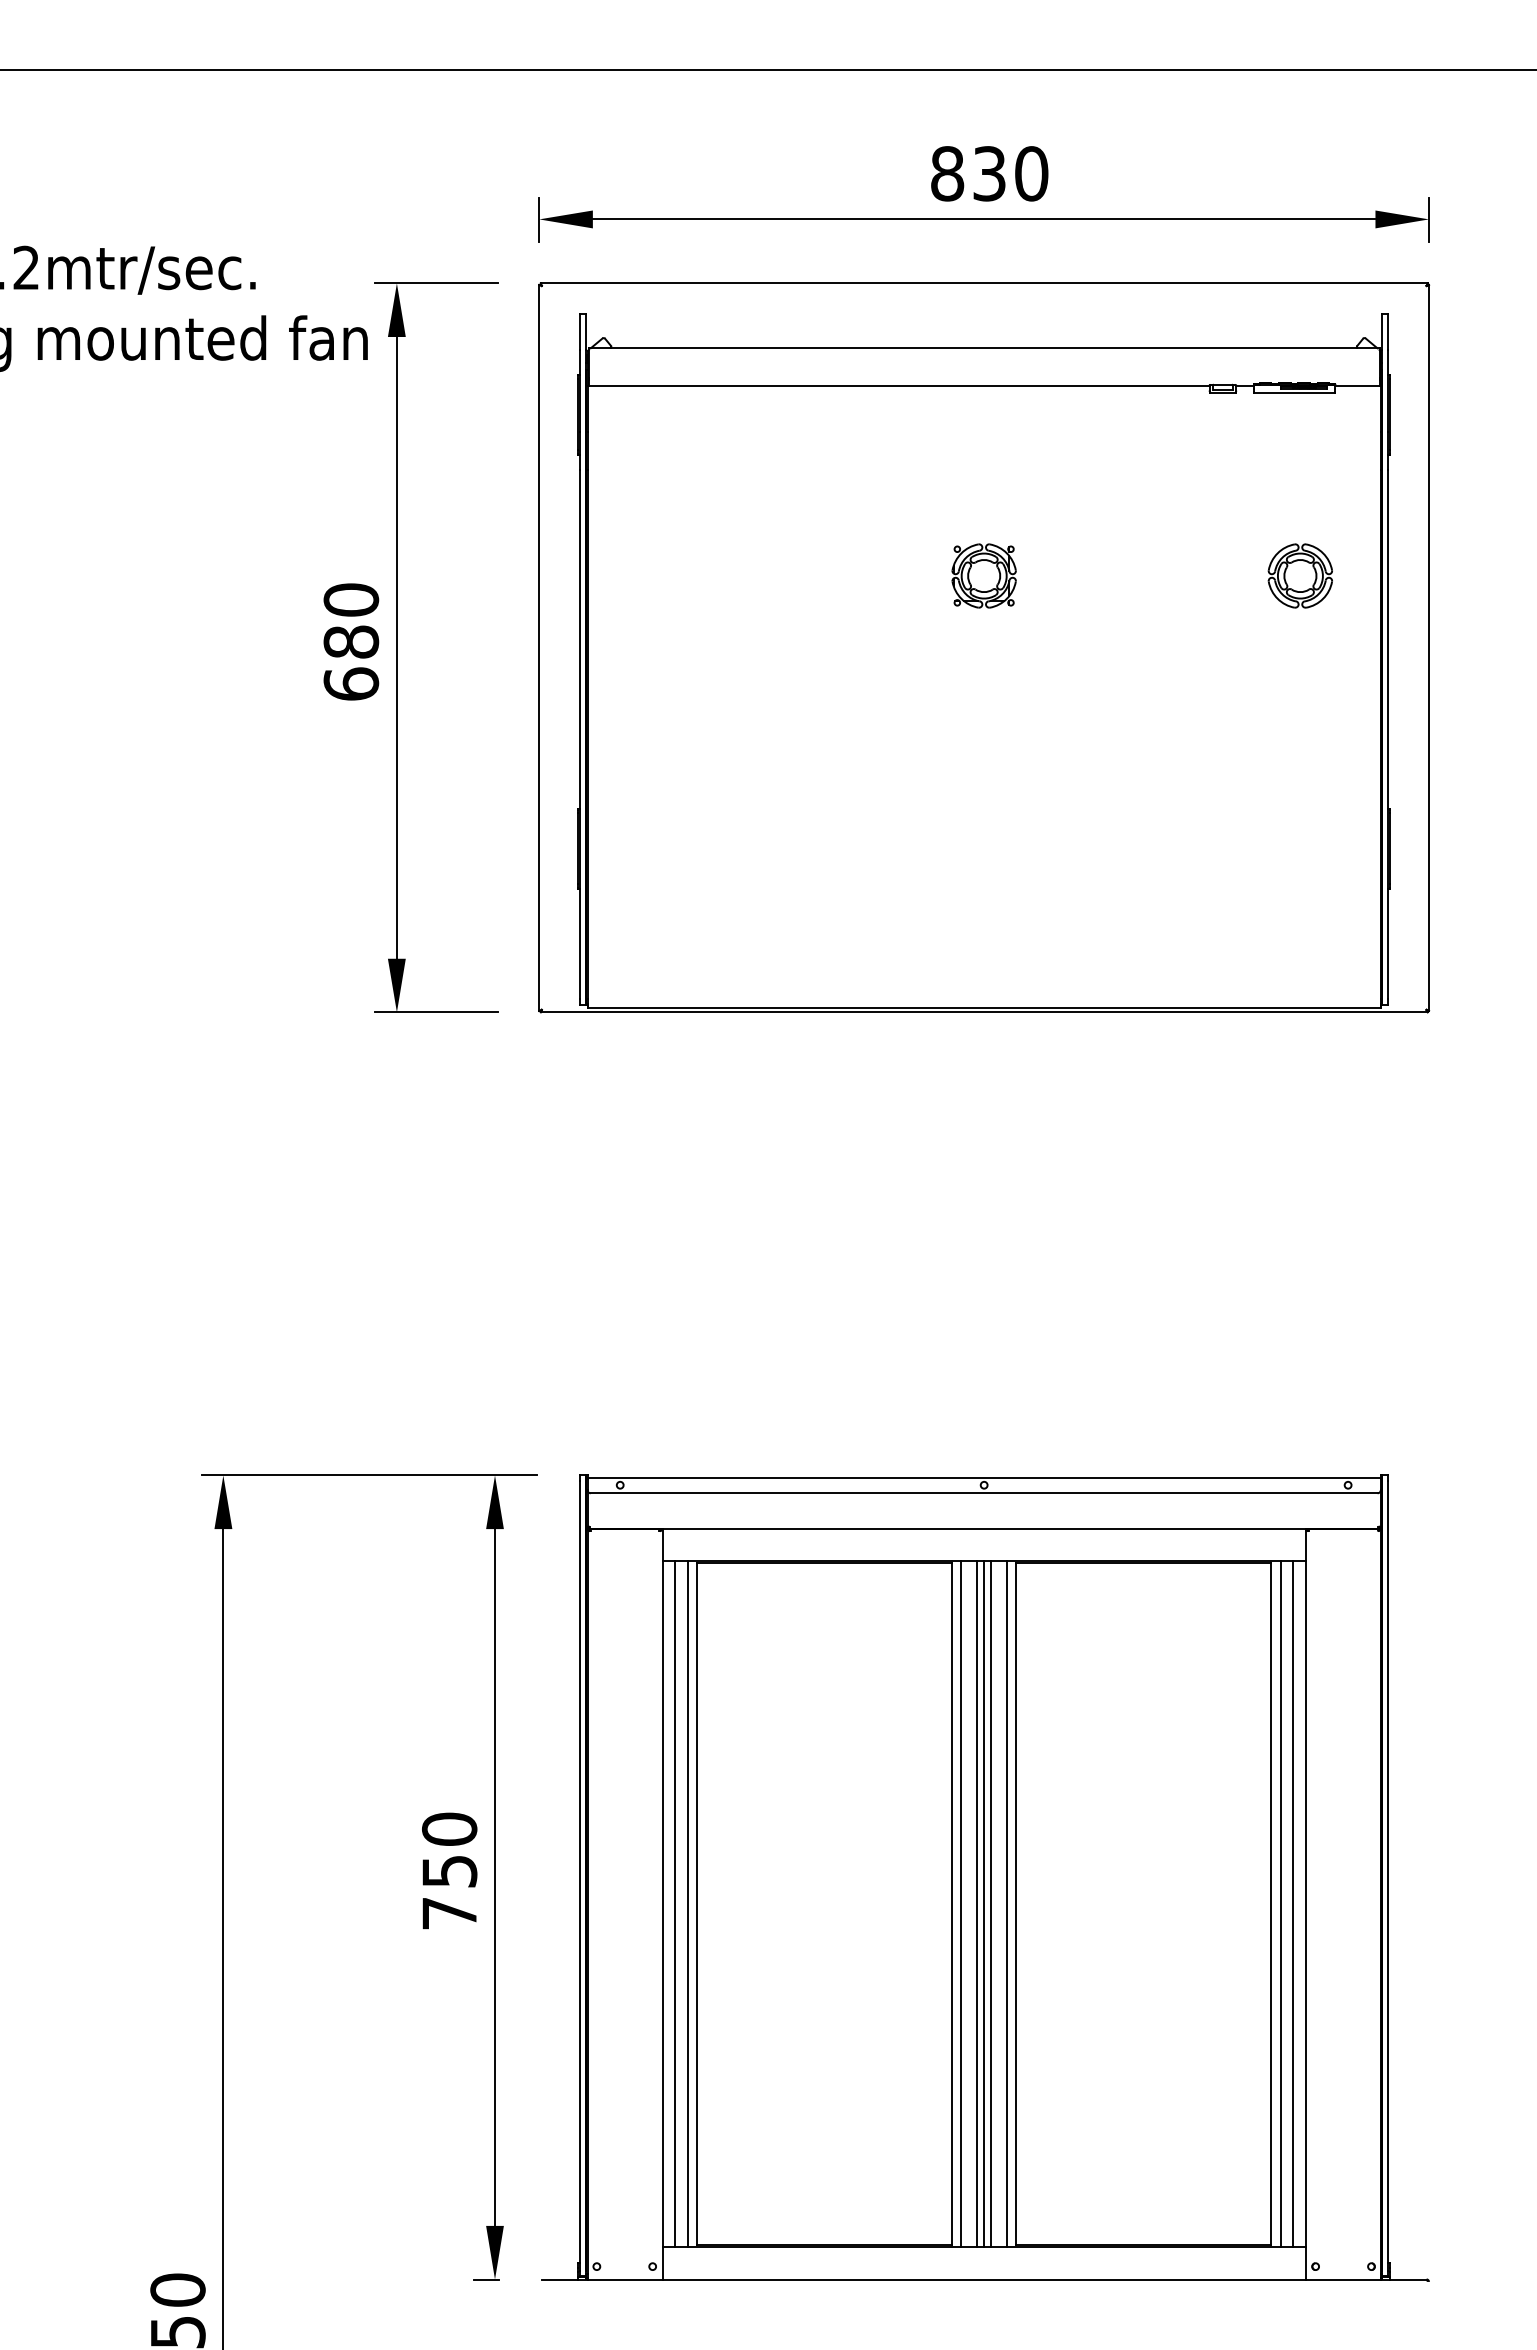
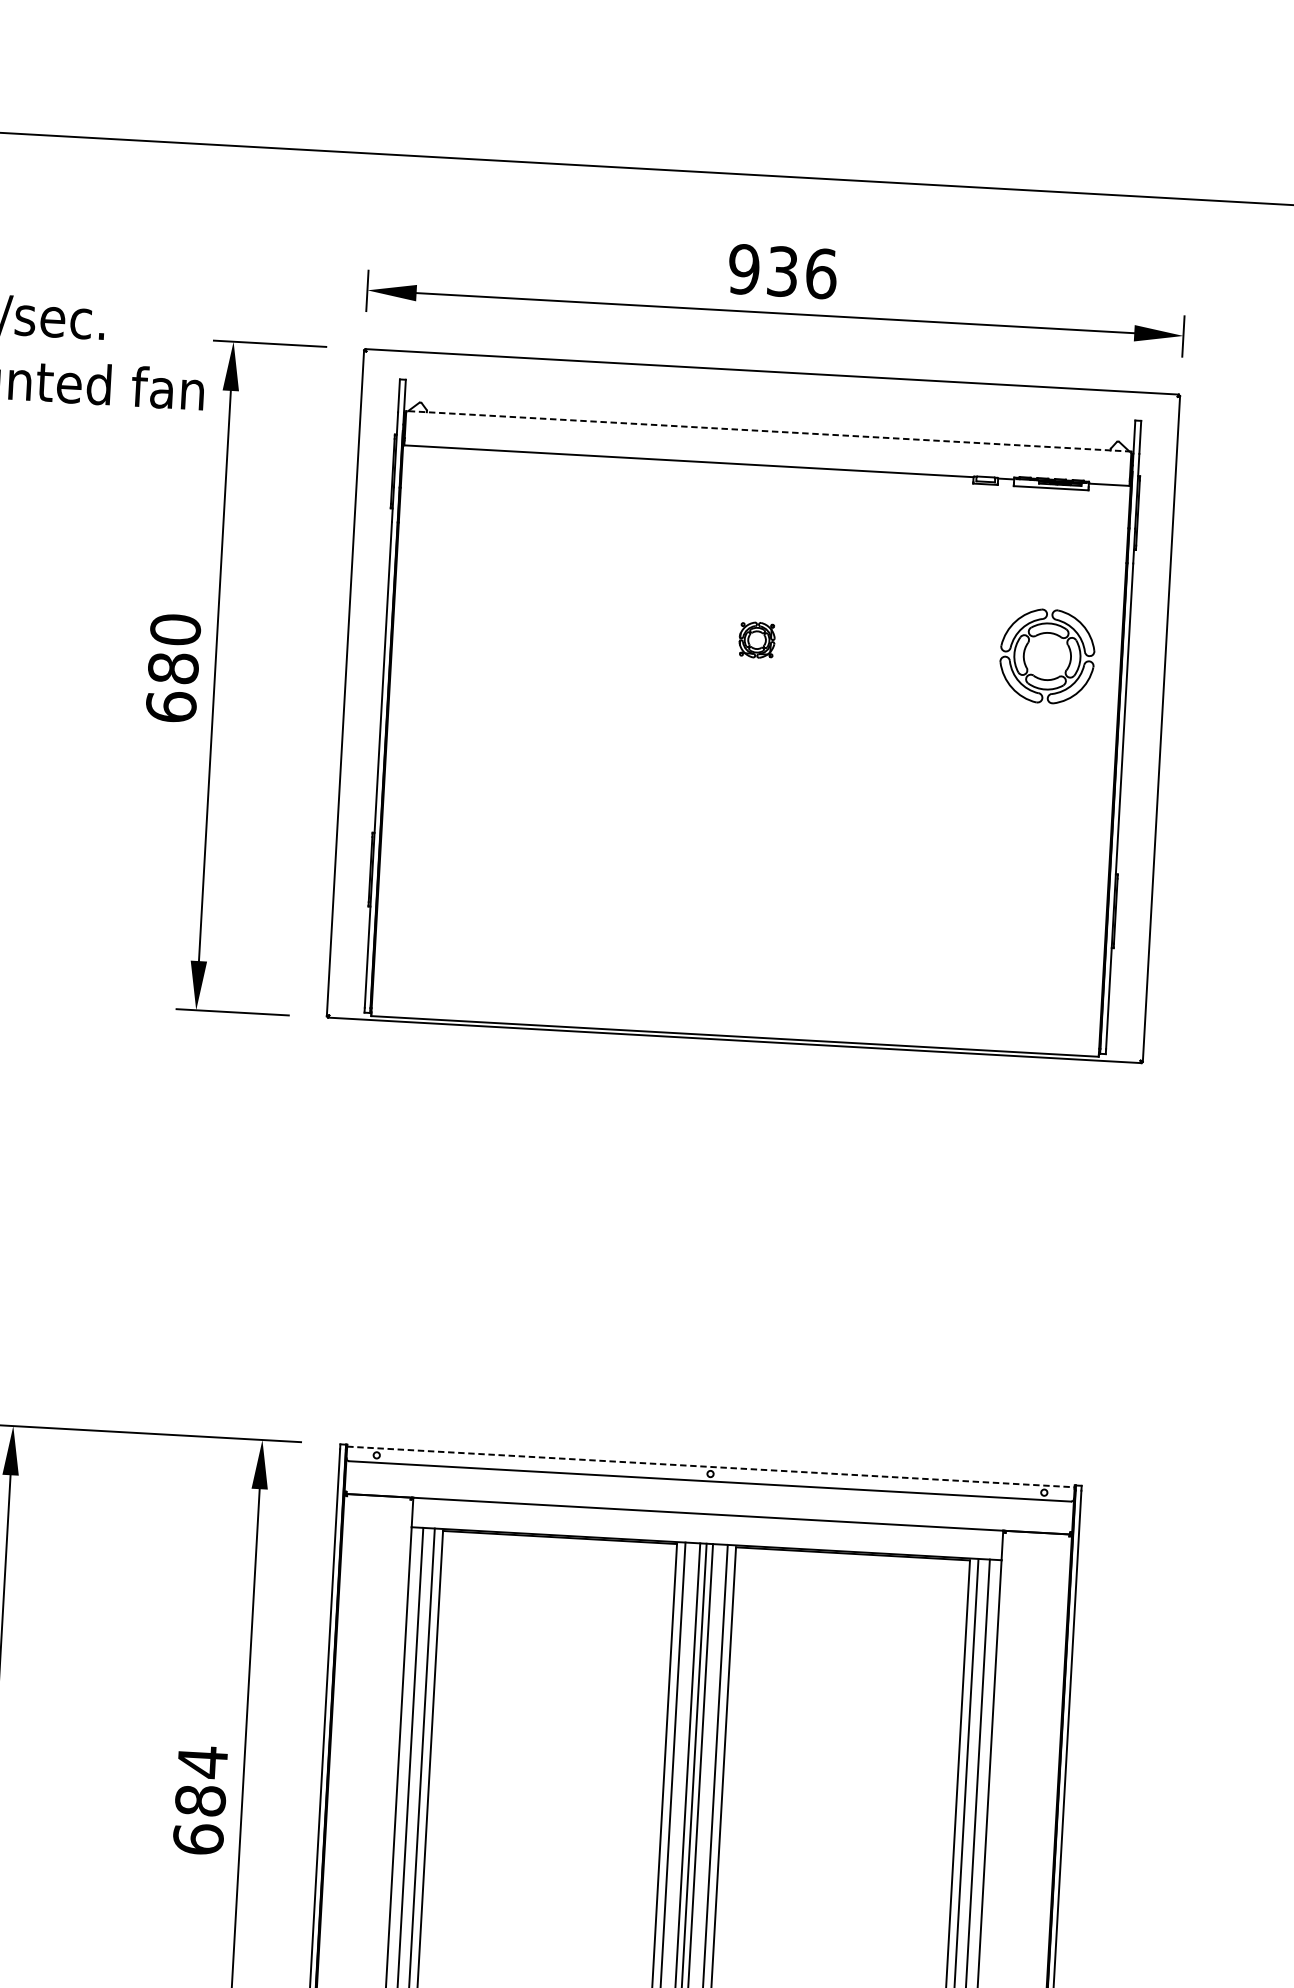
text: (989, 173) -> (782, 271), 830 -> 936
line: (983, 348) -> (768, 431), solid -> dashed
part: (983, 575) -> (756, 639), size x0.6
part: (1299, 575) -> (1046, 655), size x1.6
line: (984, 1477) -> (711, 1466), solid -> dashed
text: (449, 1870) -> (200, 1799), 750 -> 684

